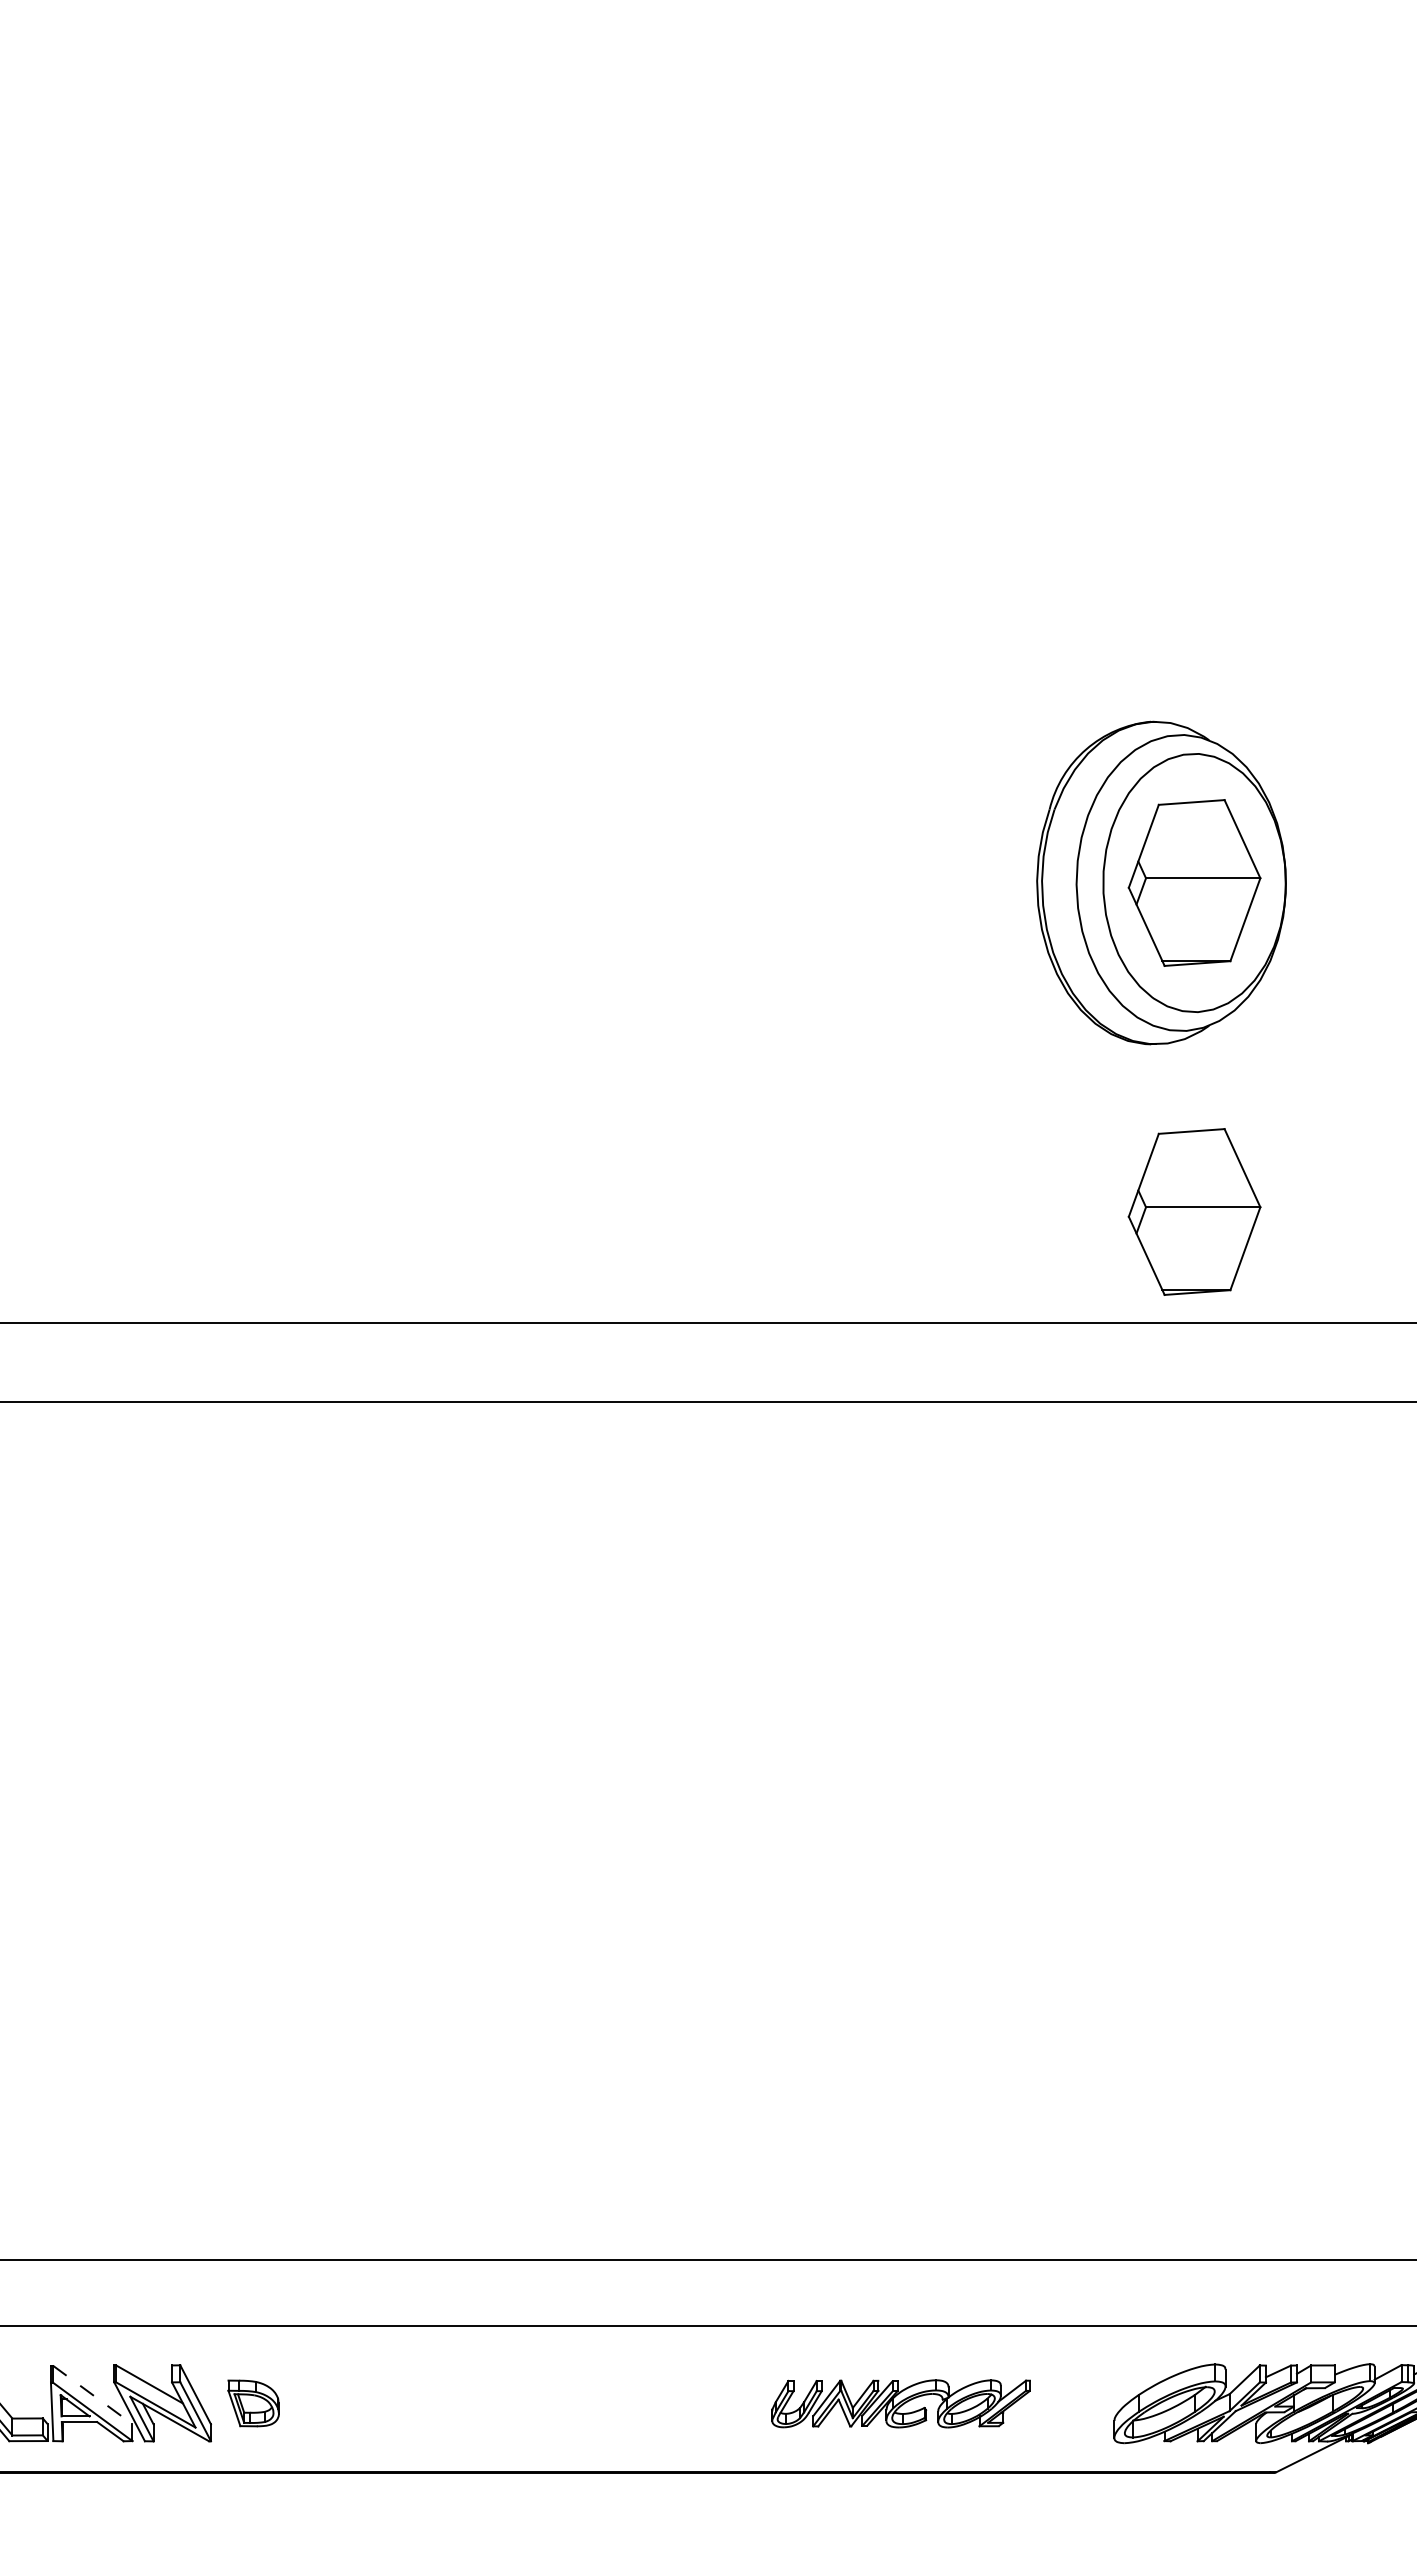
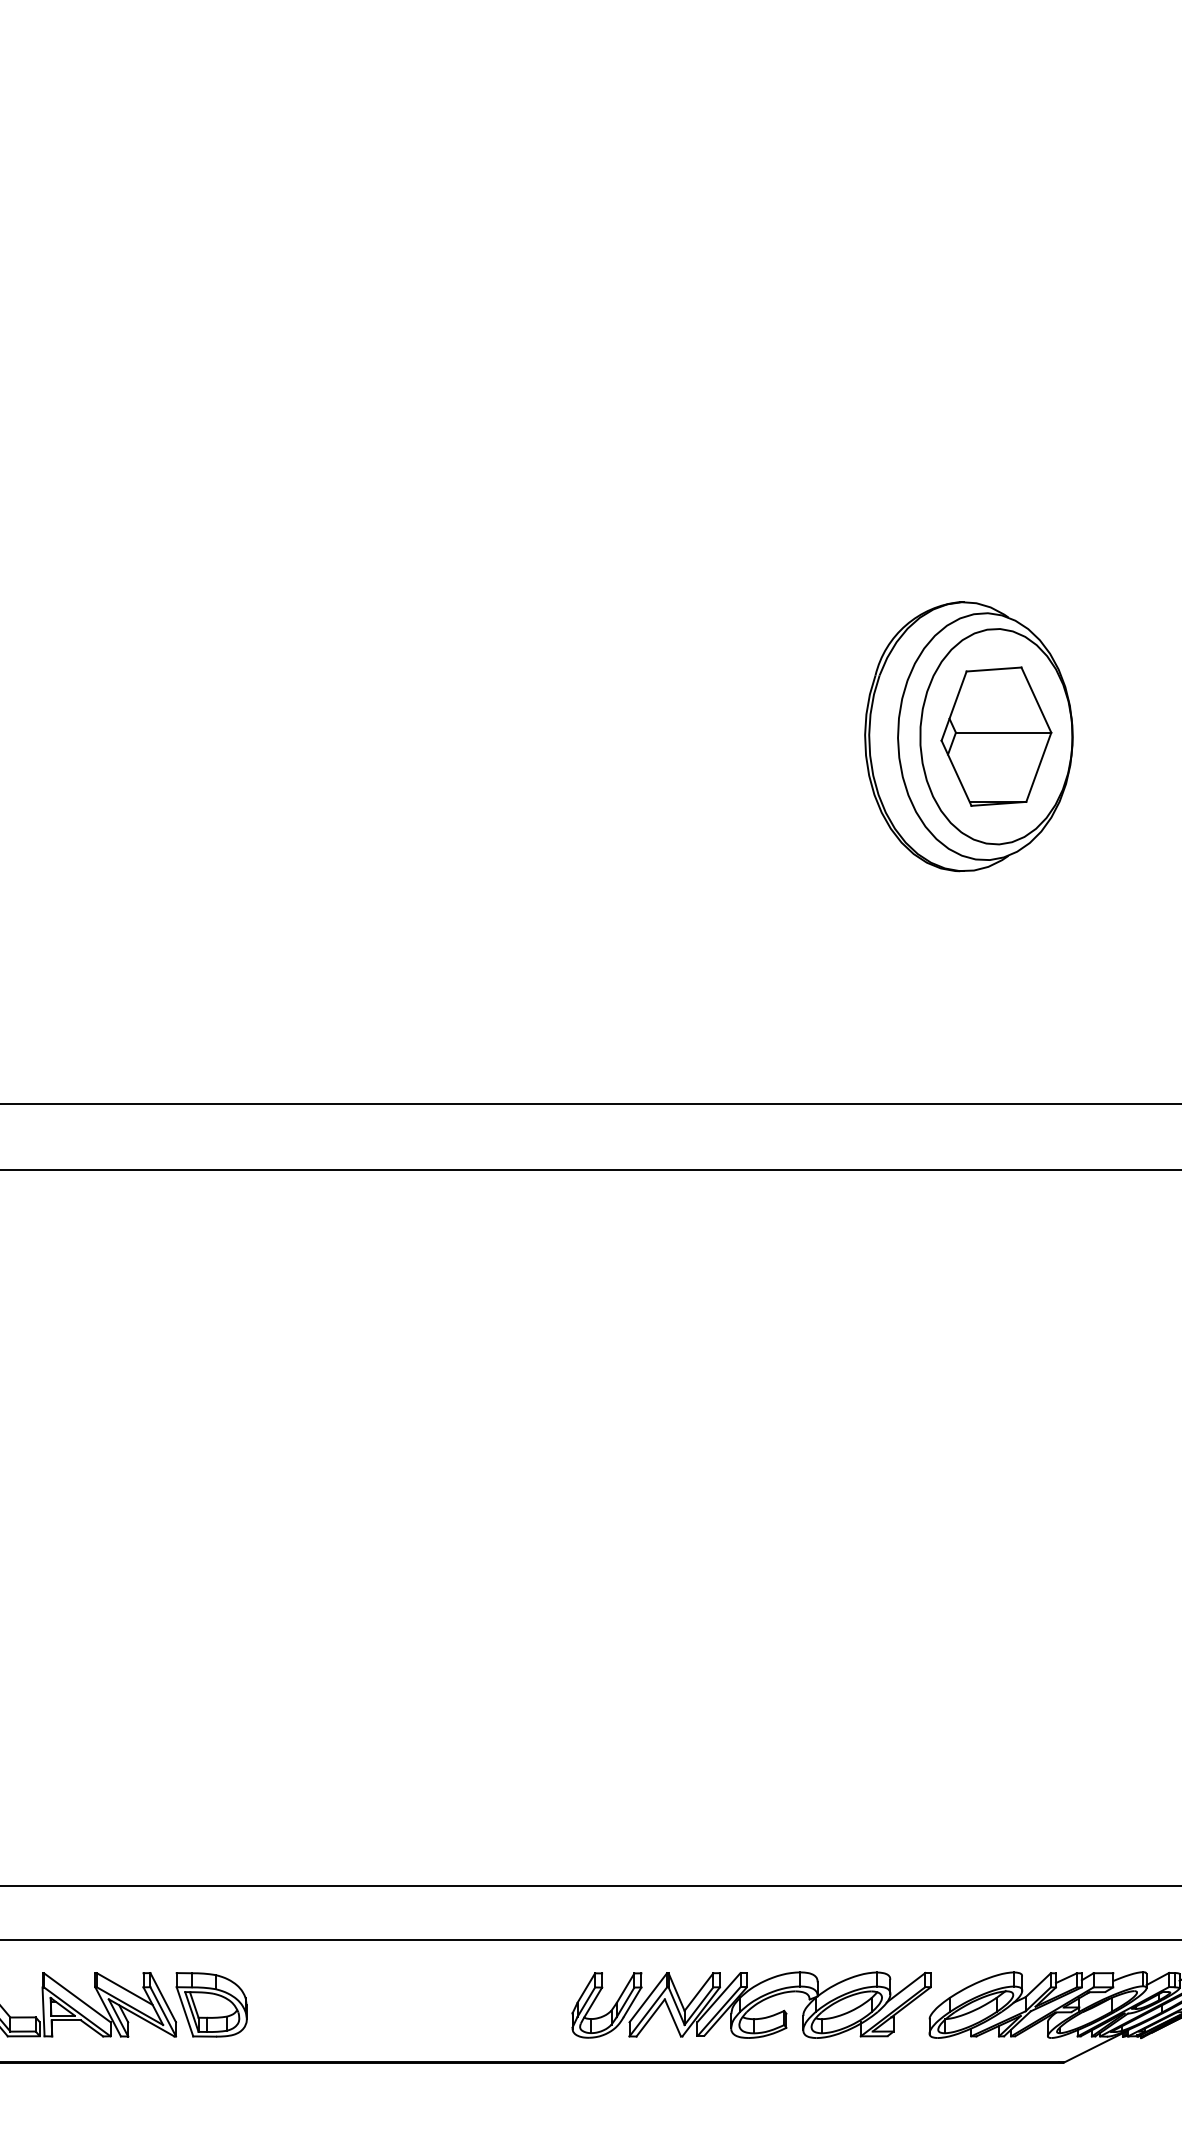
part: (1194, 1211) -> (996, 1010), removed
line: (93, 2395) -> (78, 1998), dashed -> solid
part: (253, 2403) -> (211, 2004), size x1.67
part: (900, 2403) -> (751, 2004), size x1.67

